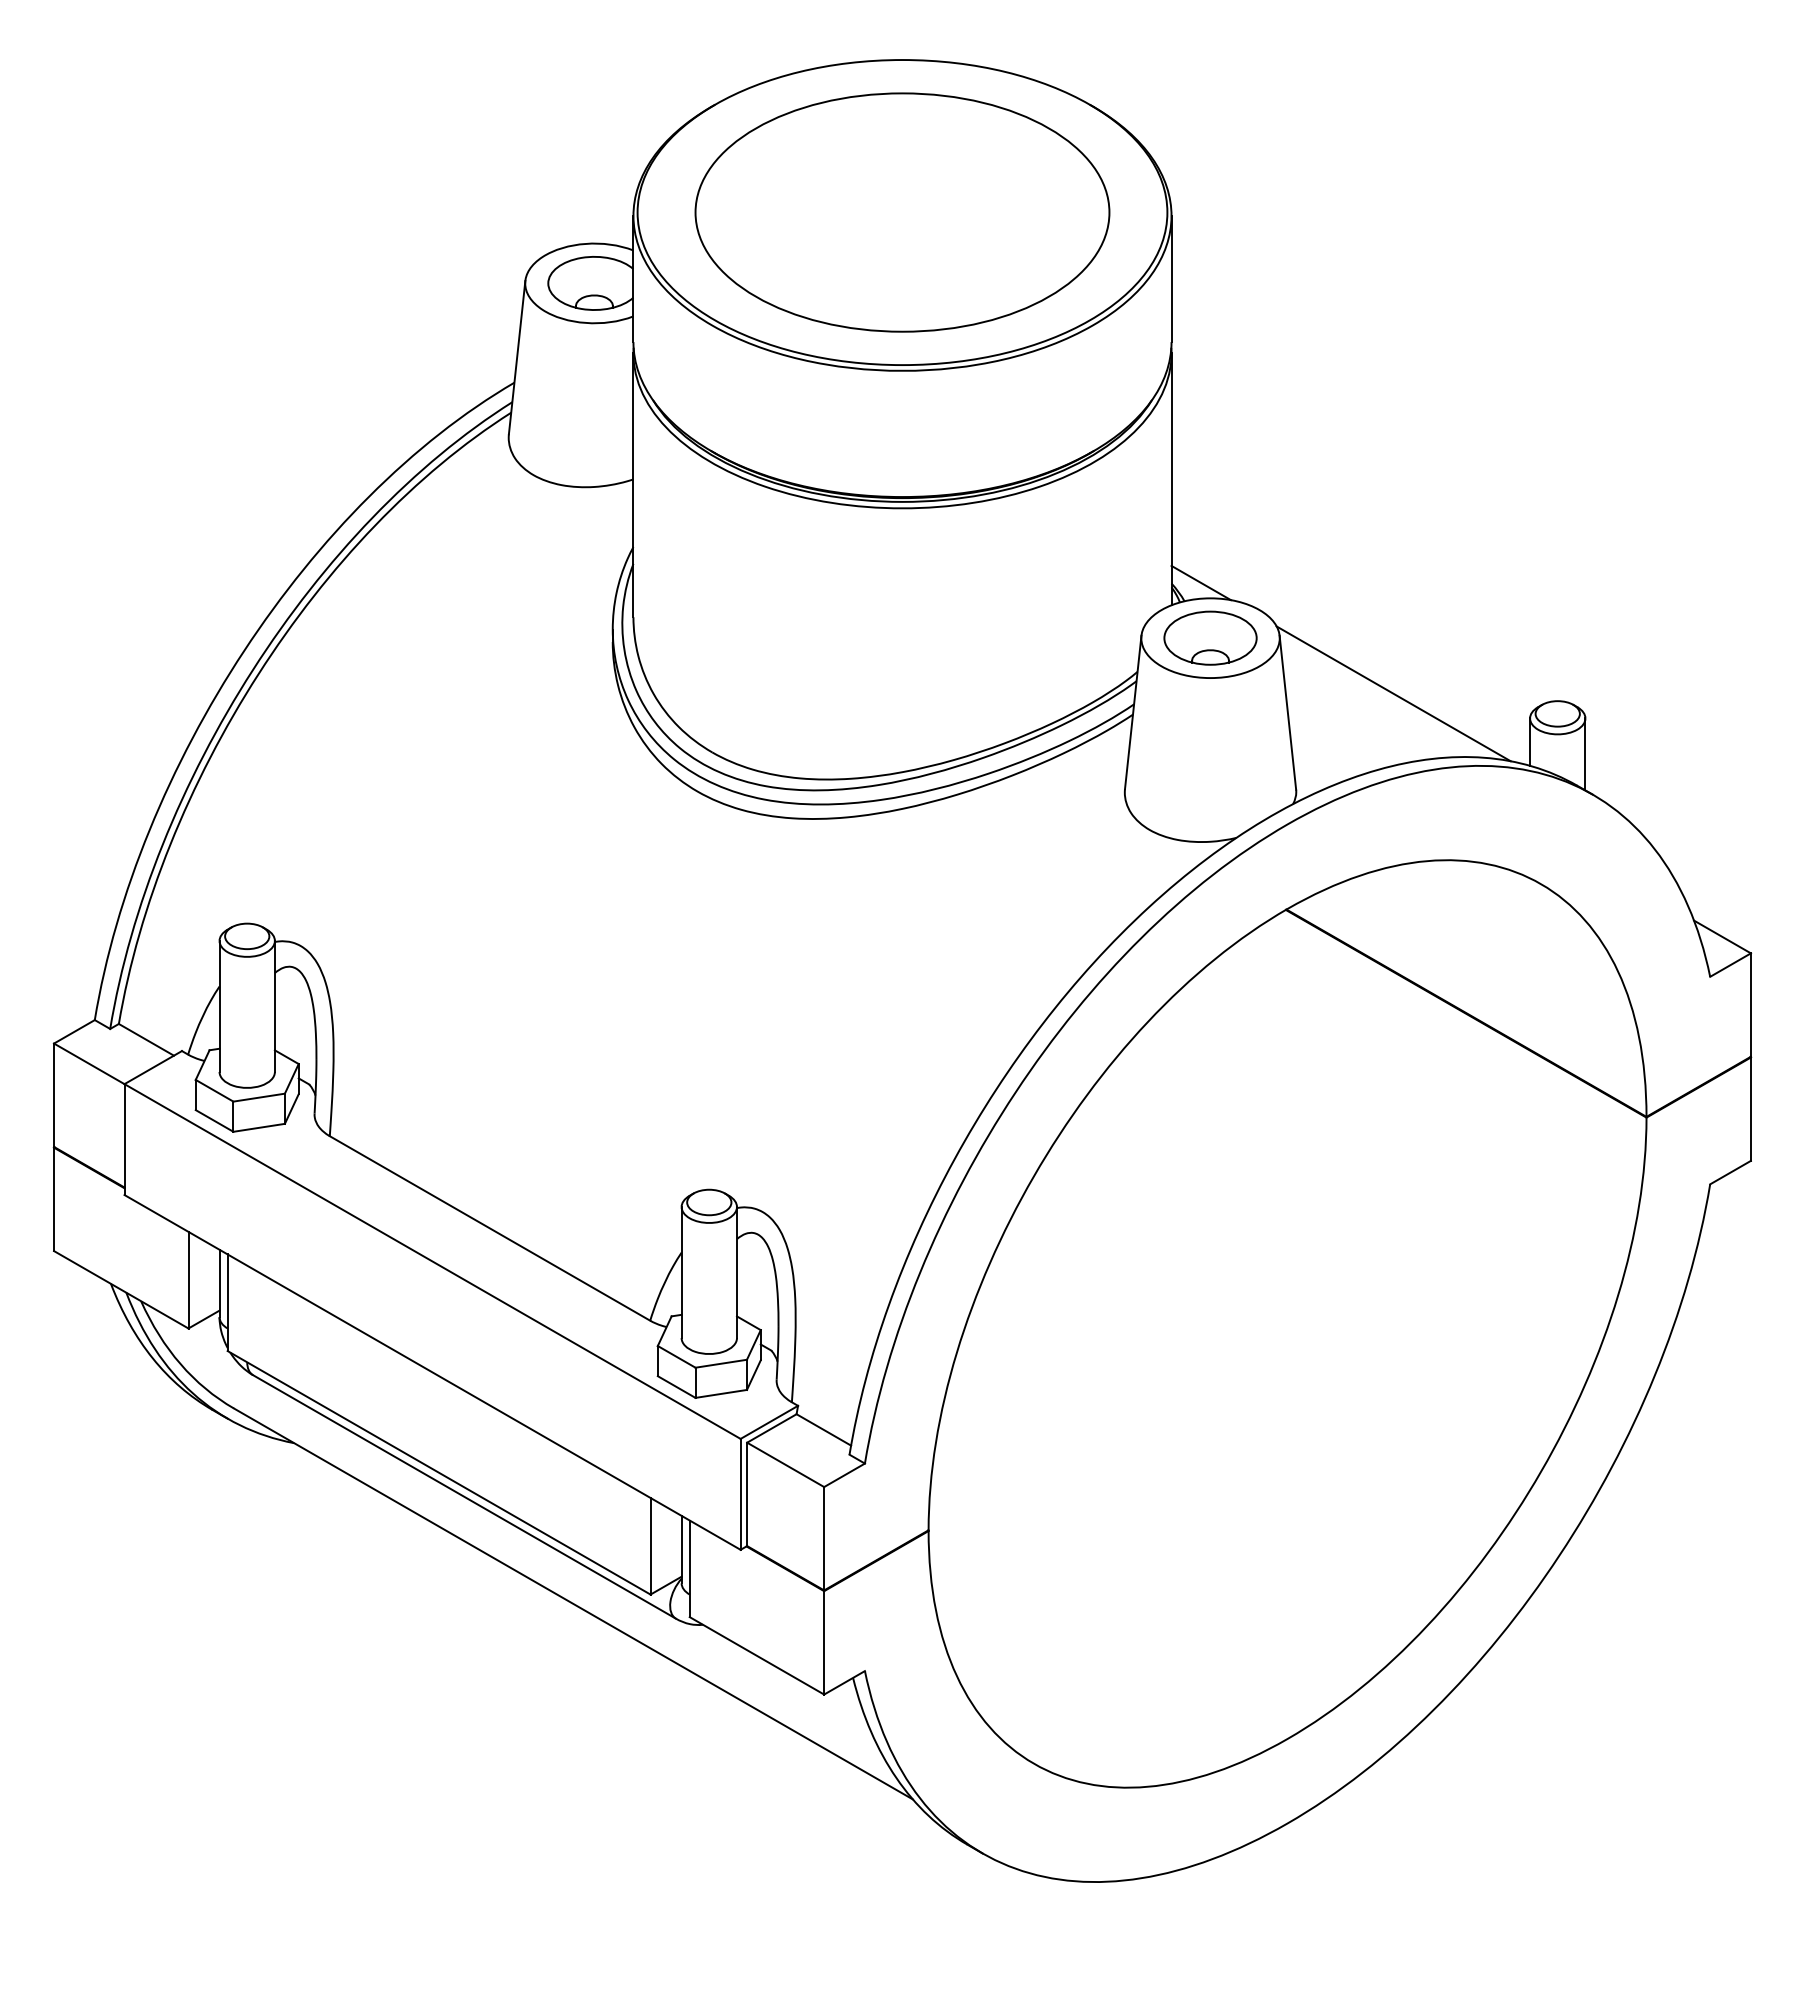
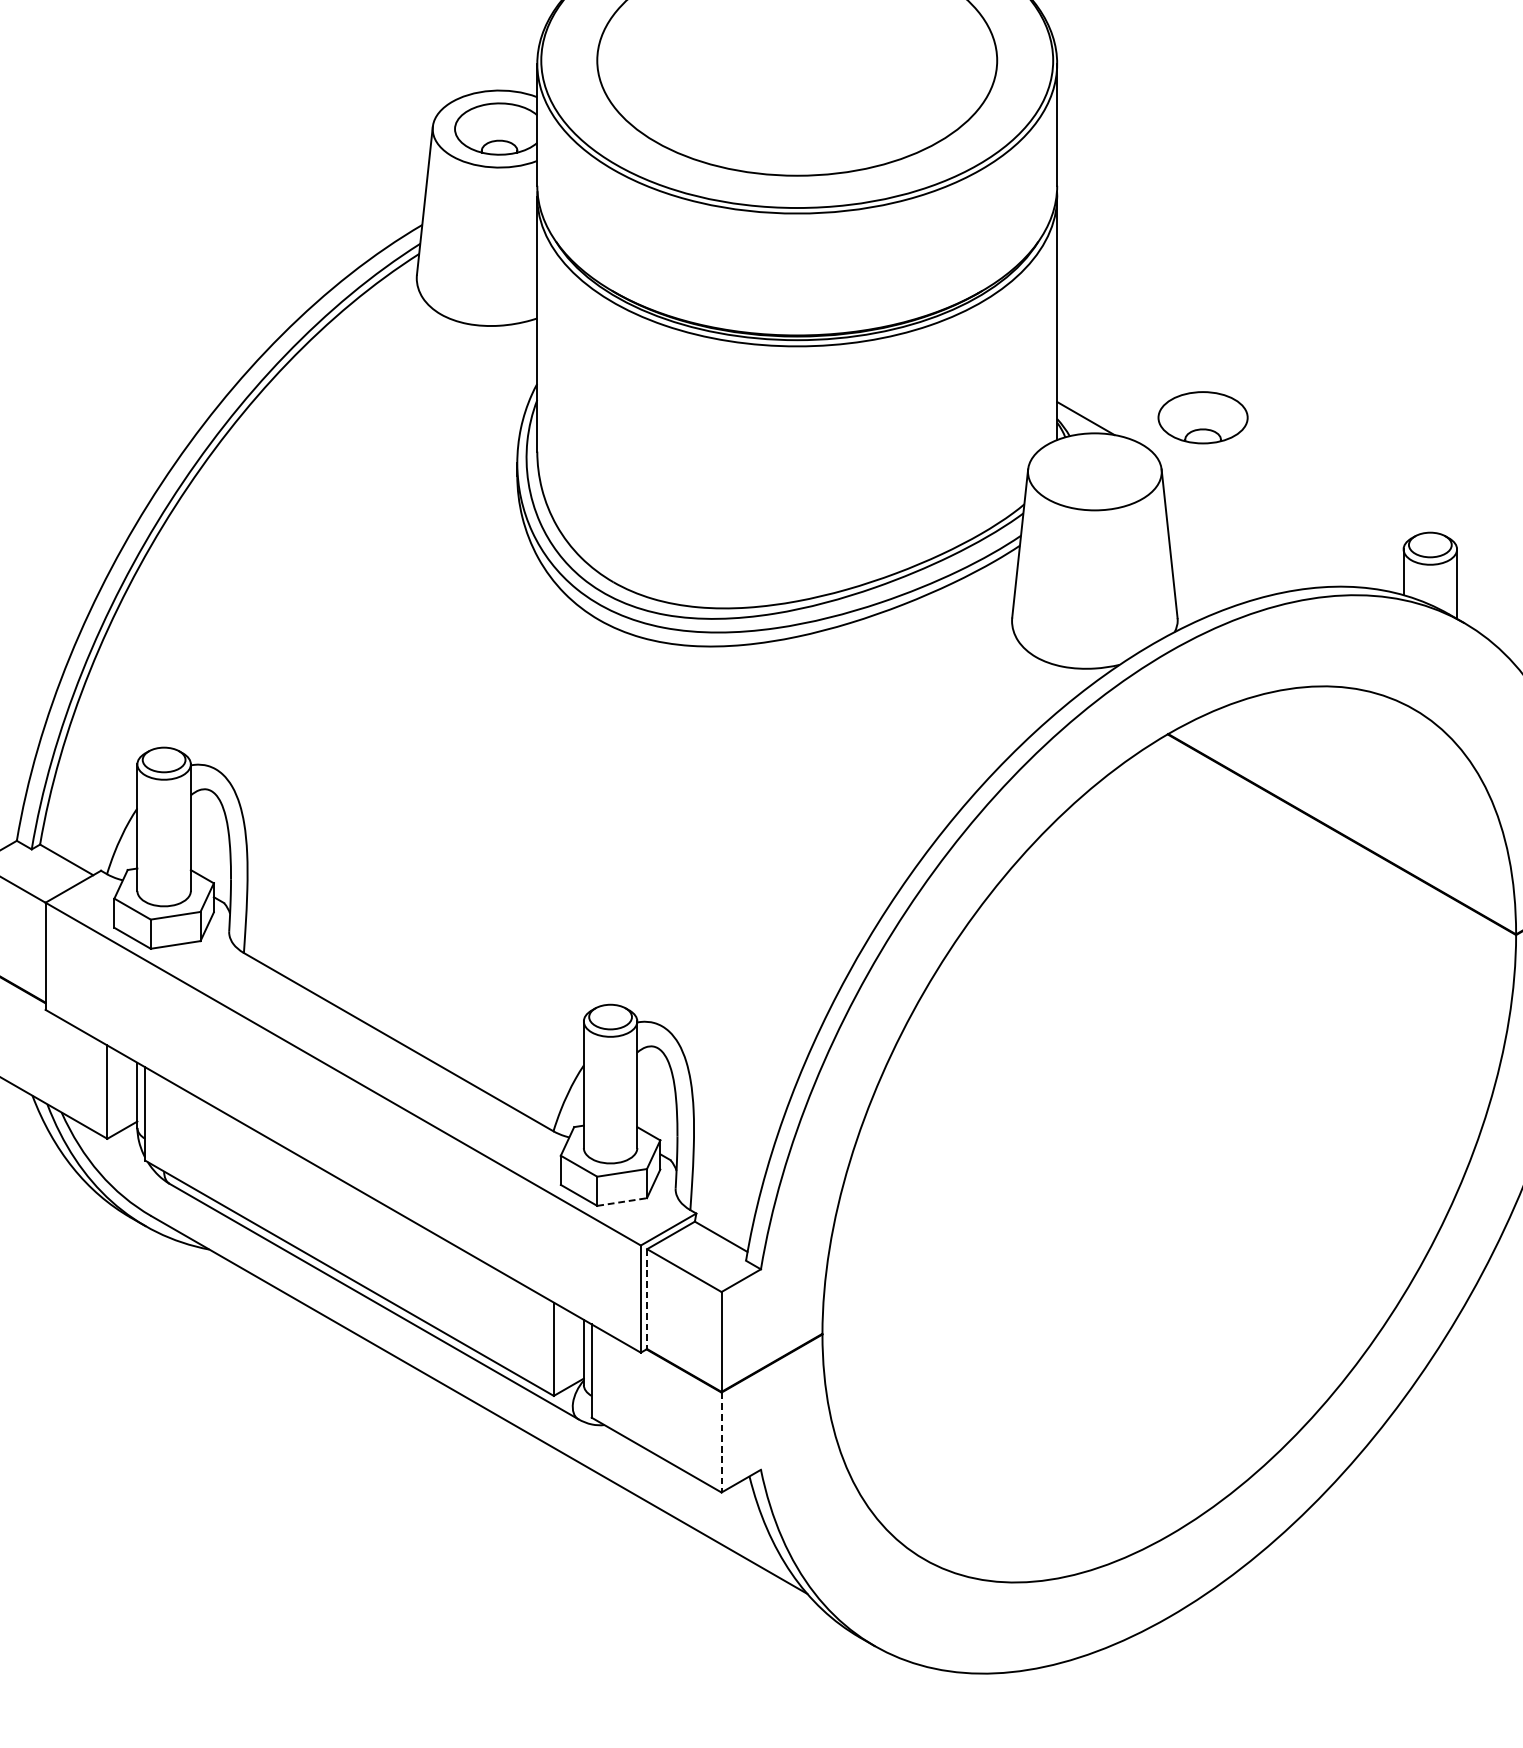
part: (1210, 637) -> (1203, 417), moved
line: (1393, 693) -> (1271, 525), removed
line: (721, 1393) -> (622, 1201), solid -> dashed
line: (747, 1494) -> (647, 1299), solid -> dashed
line: (824, 1642) -> (721, 1442), solid -> dashed

